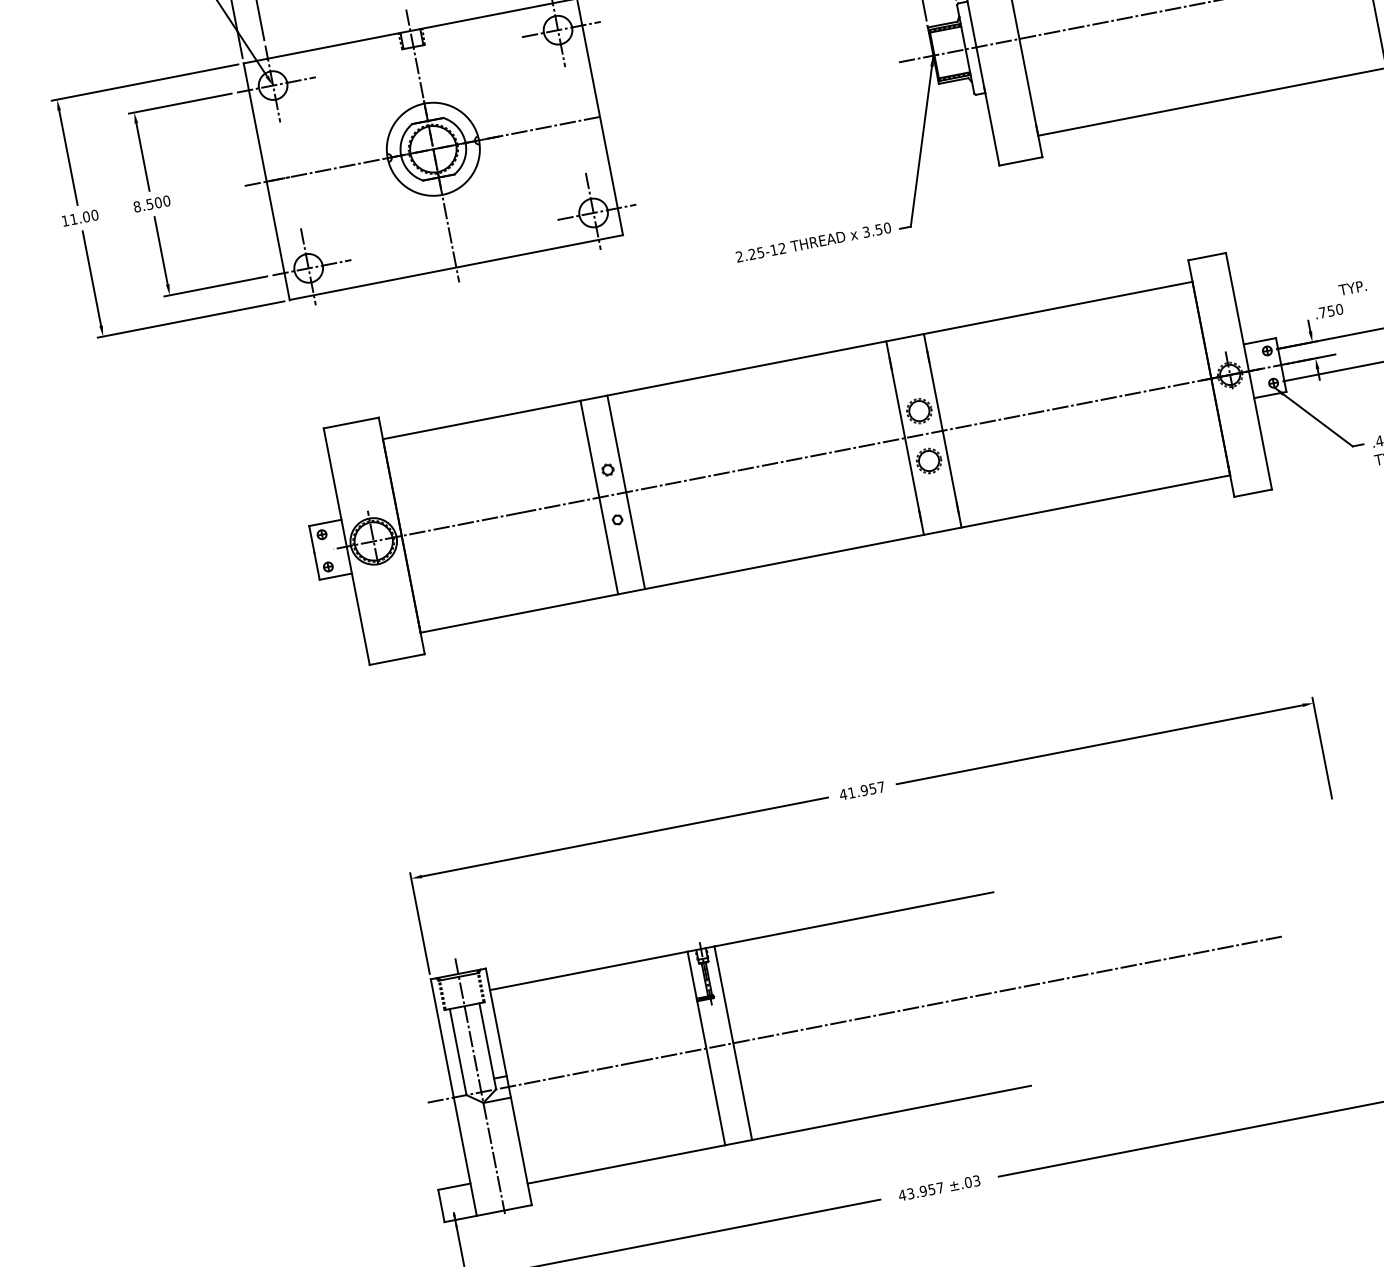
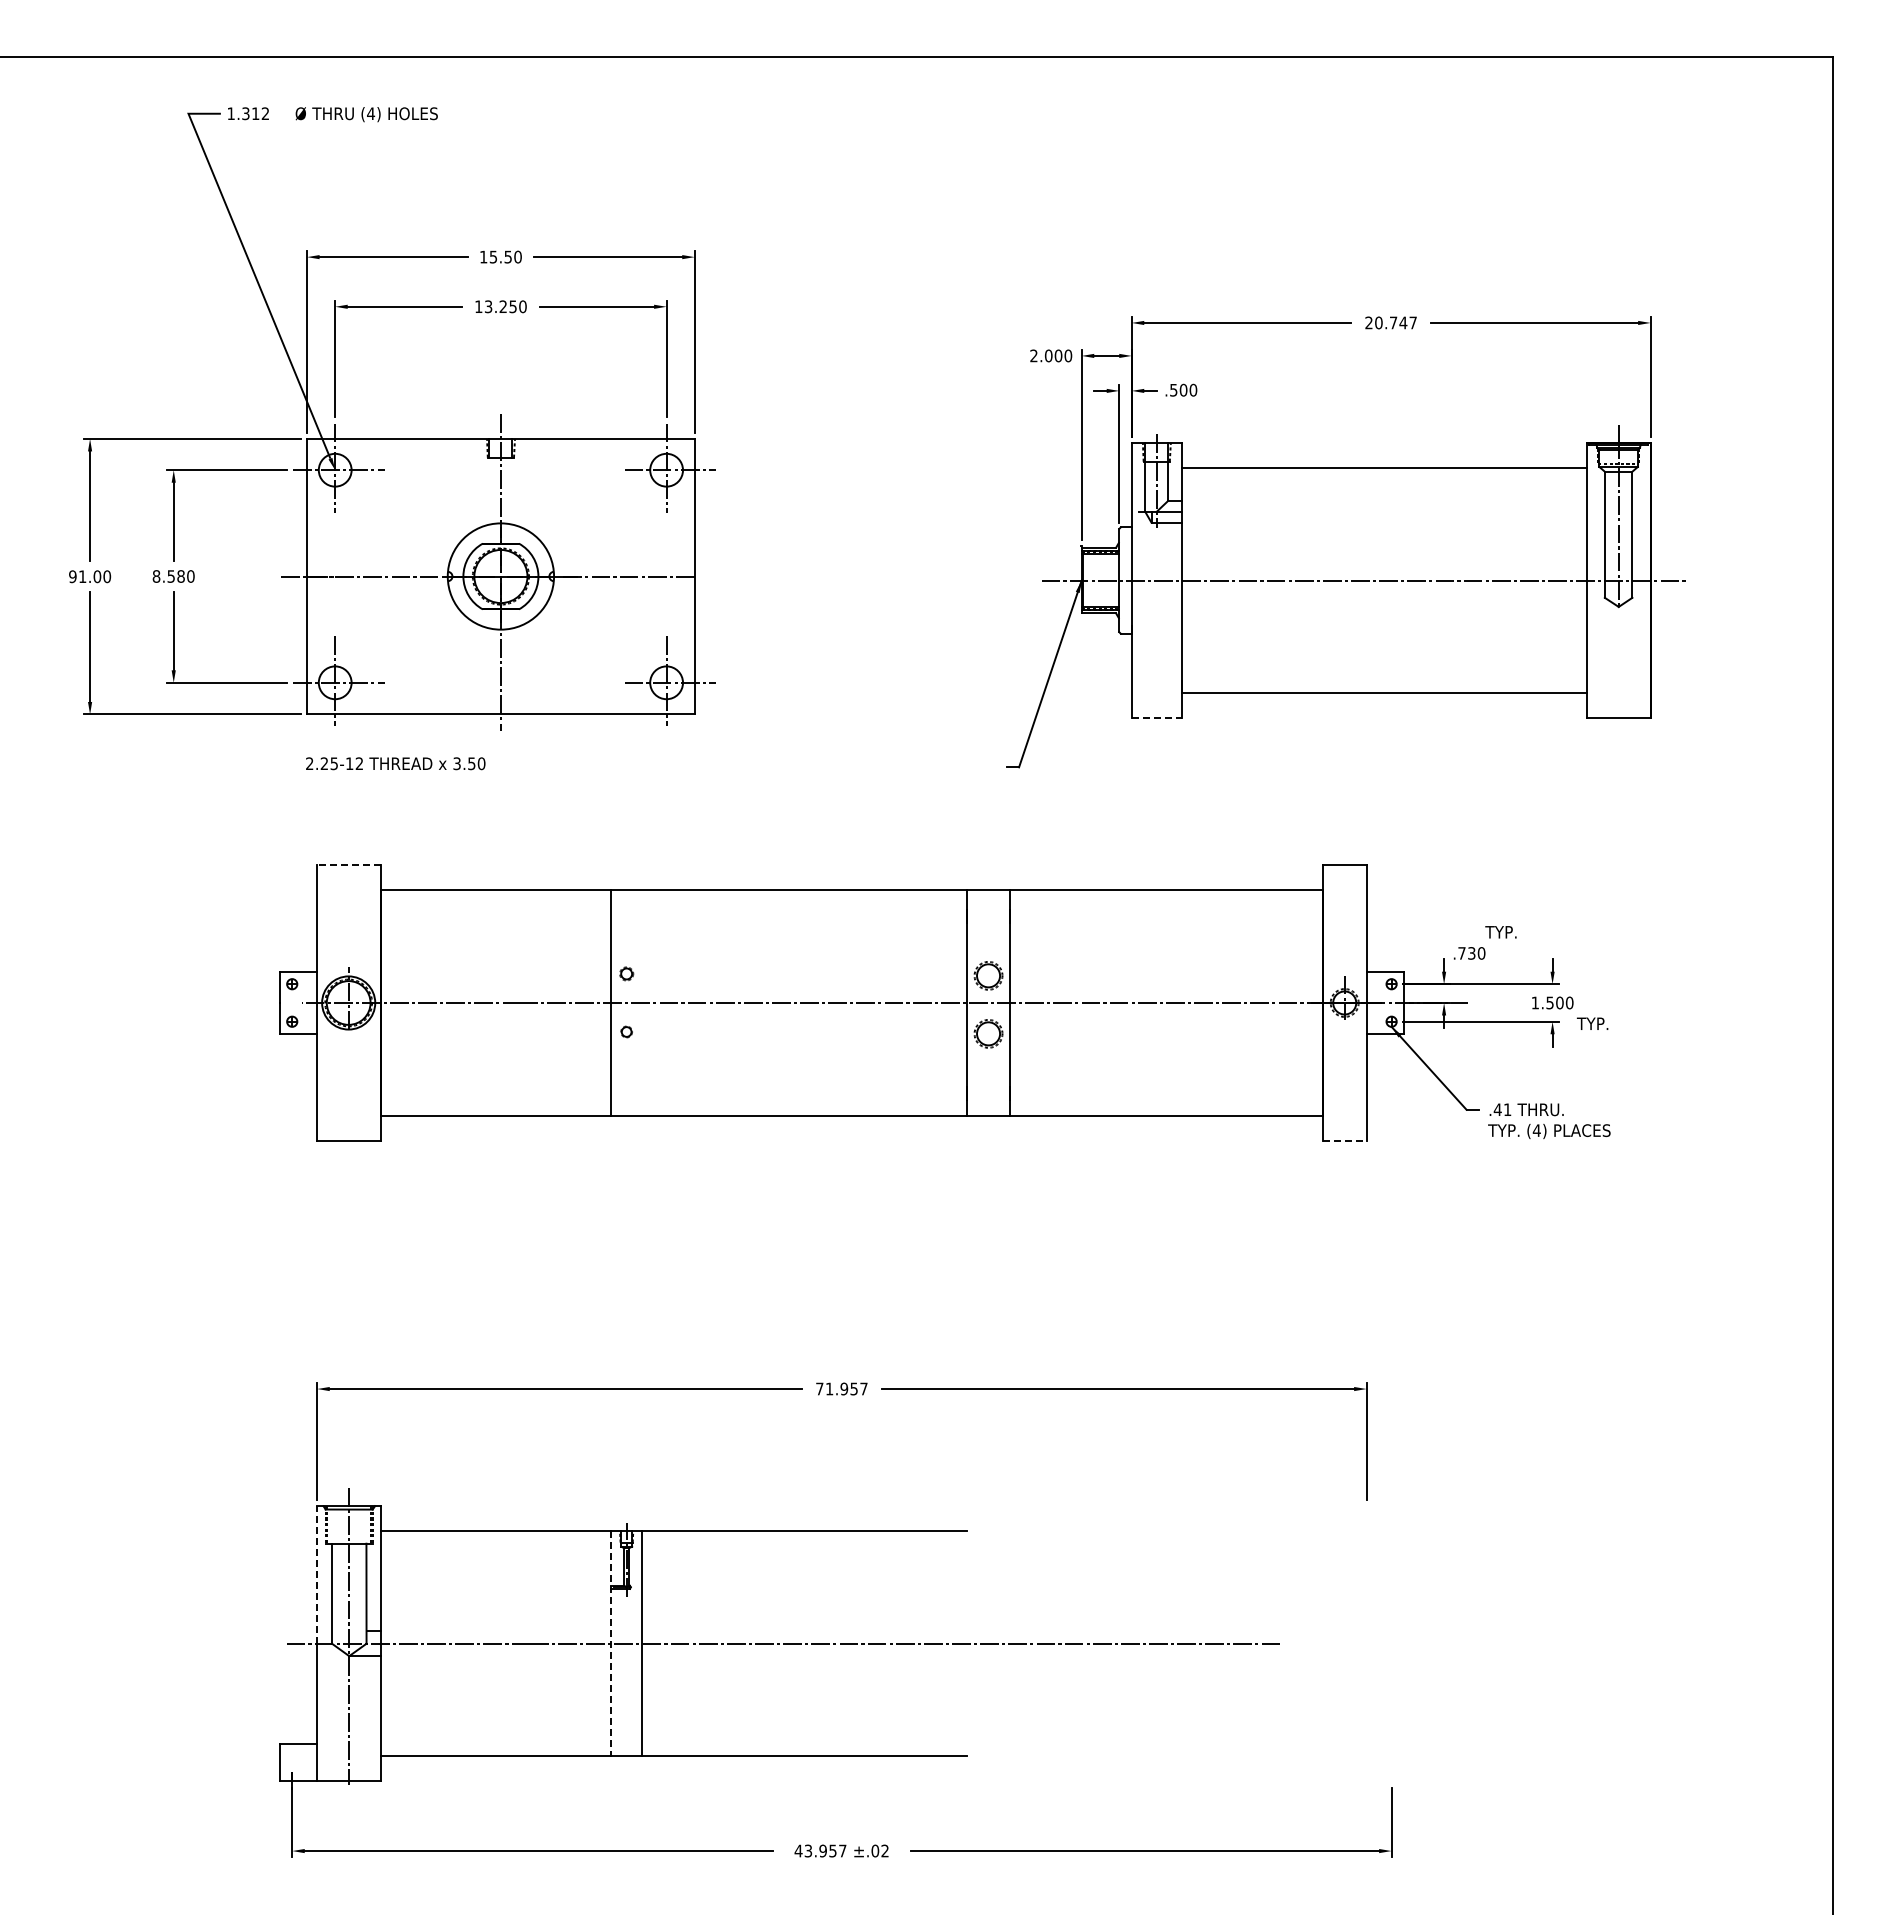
line: (1021, 161) -> (1157, 718), solid -> dashed
text: (157, 202) -> (180, 576), 8.500 -> 8.580
text: (65, 220) -> (72, 576), 11.00 -> 91.00
text: (813, 242) -> (395, 763), moved
text: (1330, 310) -> (1471, 952), .750 -> .730
line: (350, 423) -> (348, 865), solid -> dashed
line: (626, 491) -> (642, 1002), removed
line: (1252, 493) -> (1344, 1140), solid -> dashed
text: (842, 794) -> (819, 1388), 41.957 -> 71.957
line: (442, 1038) -> (317, 1574), solid -> dashed
line: (706, 1048) -> (611, 1643), solid -> dashed
text: (976, 1181) -> (884, 1851), ±.03 -> ±.02

